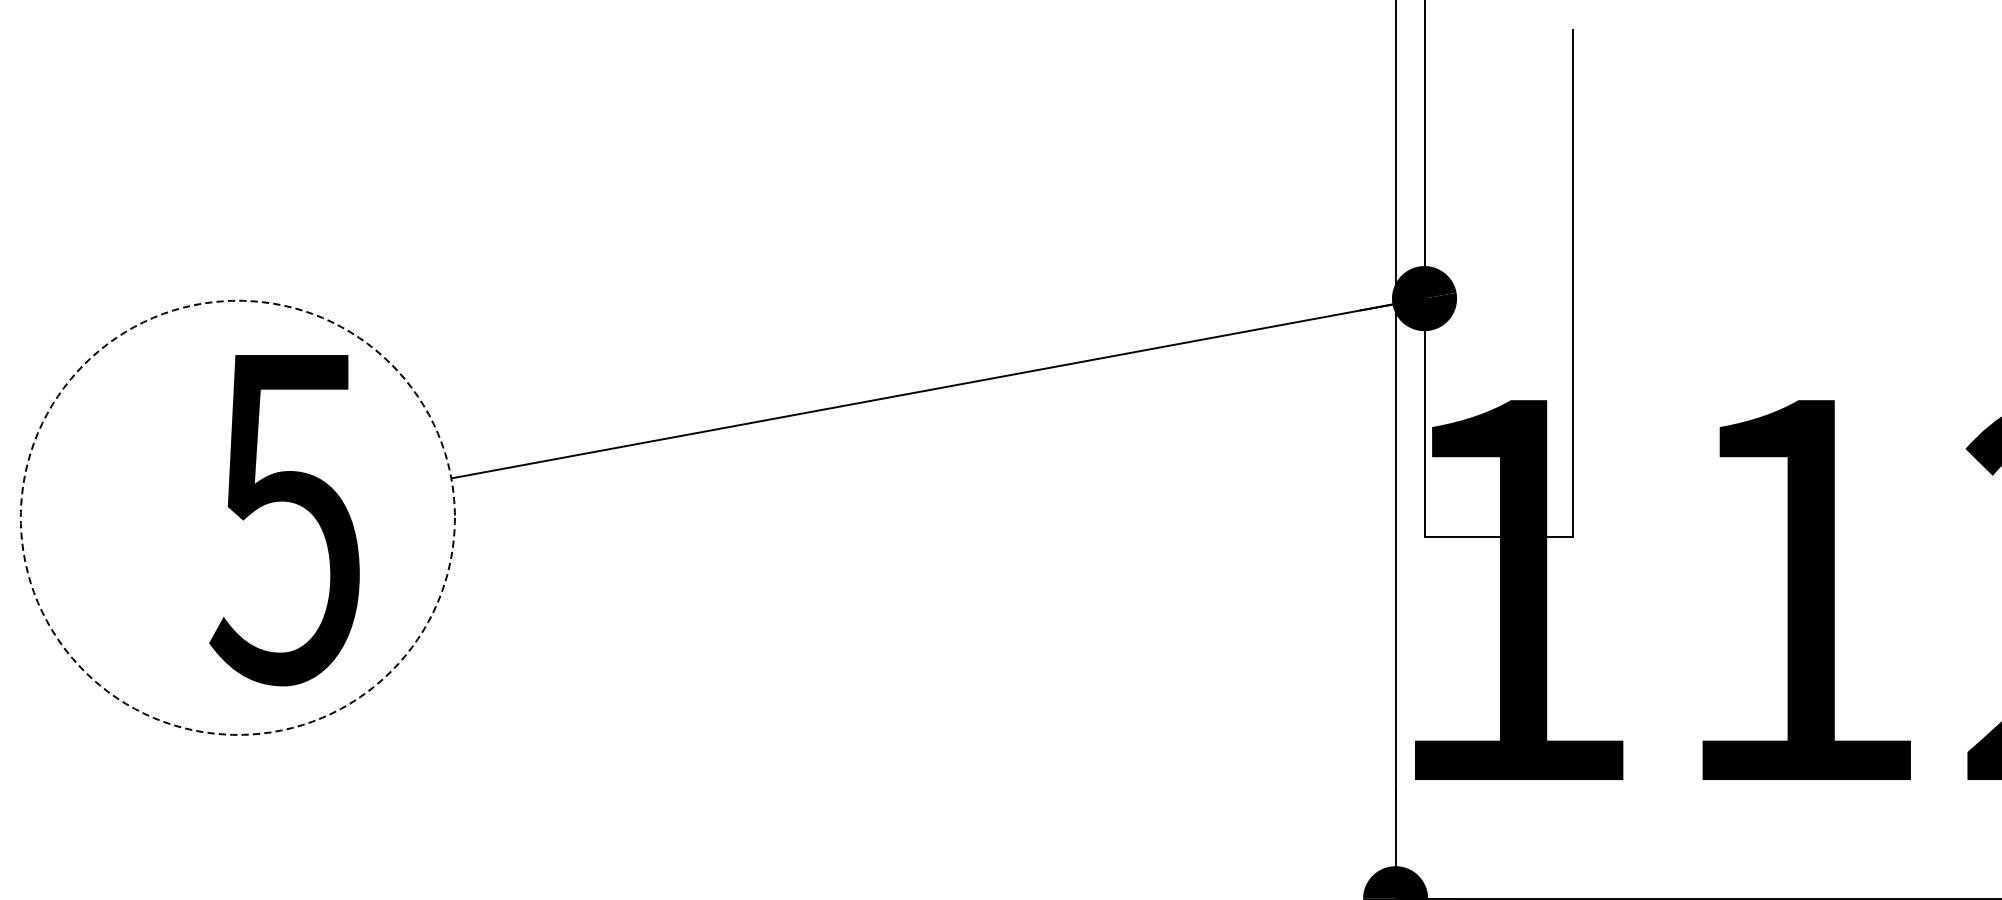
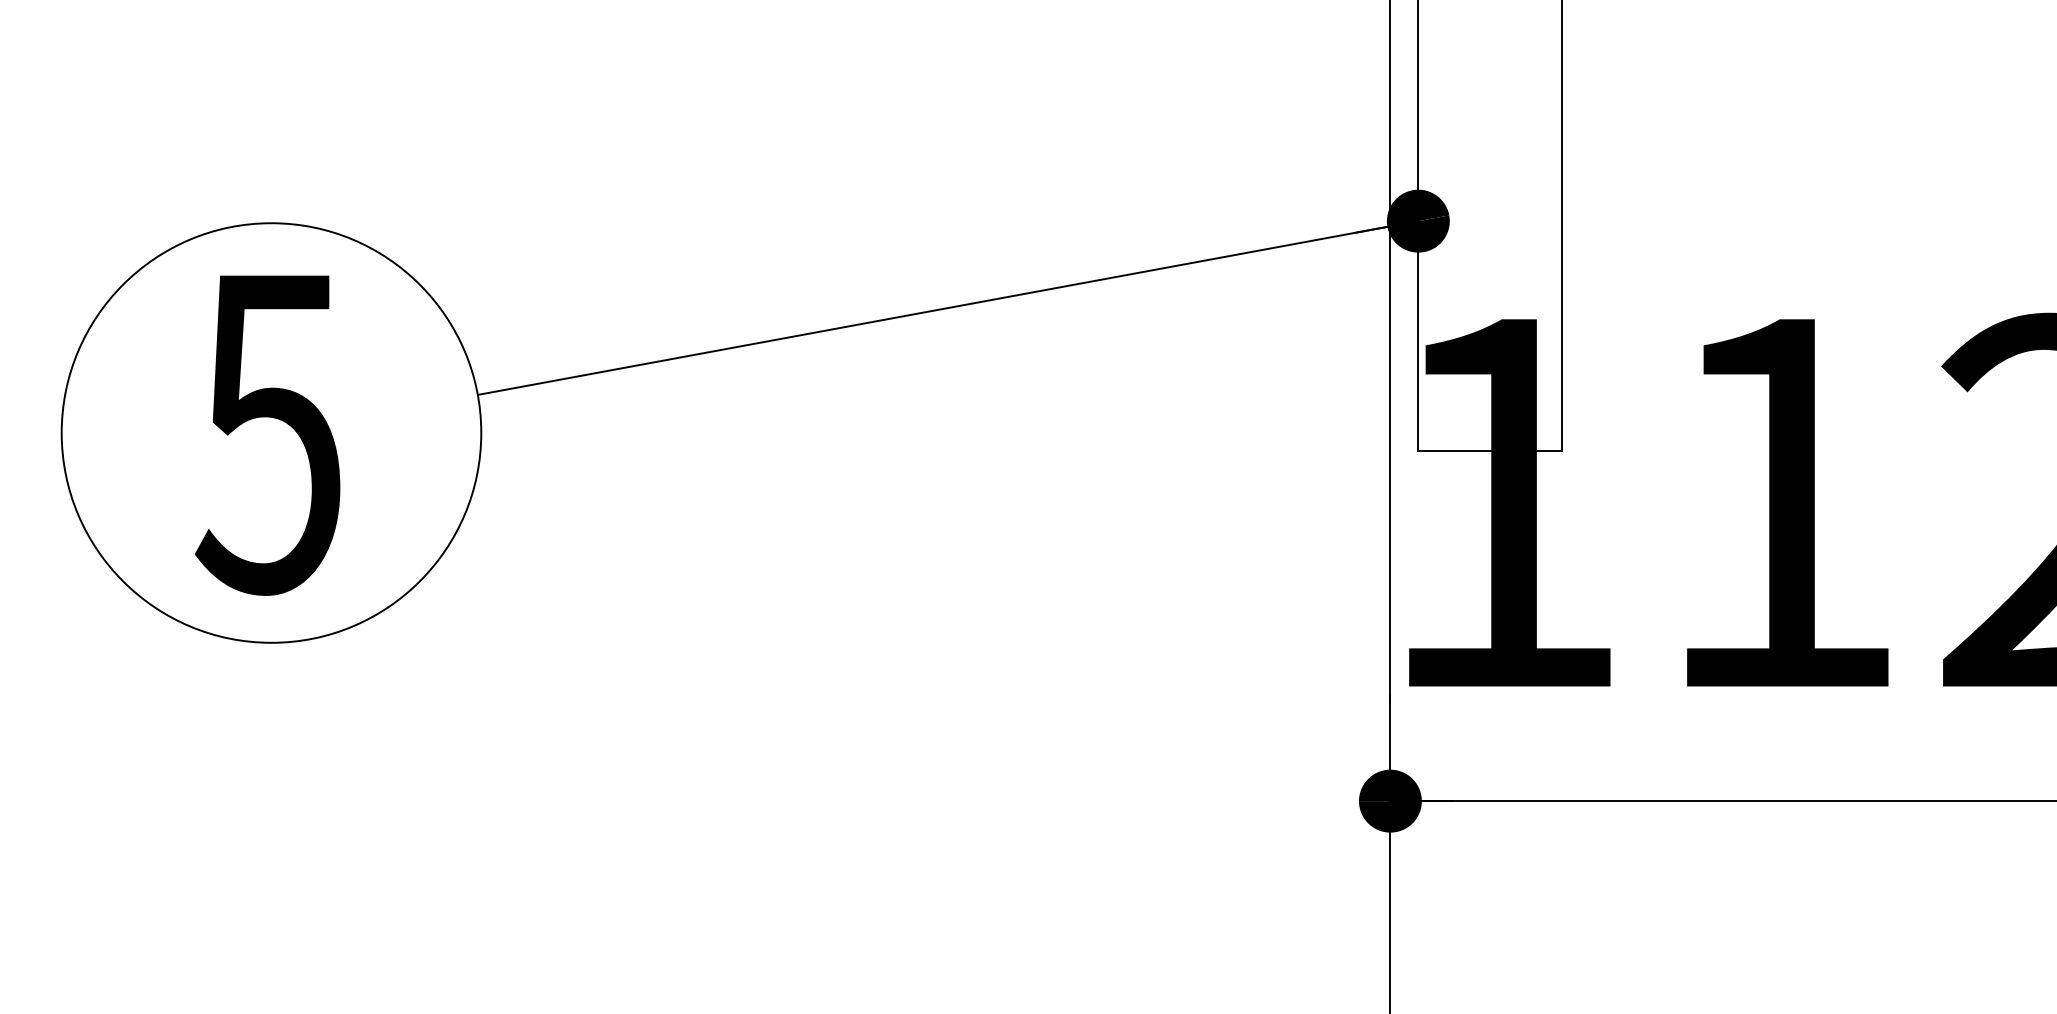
circle: (237, 517) -> (271, 432), dashed -> solid
text: (284, 520) -> (267, 435), moved

